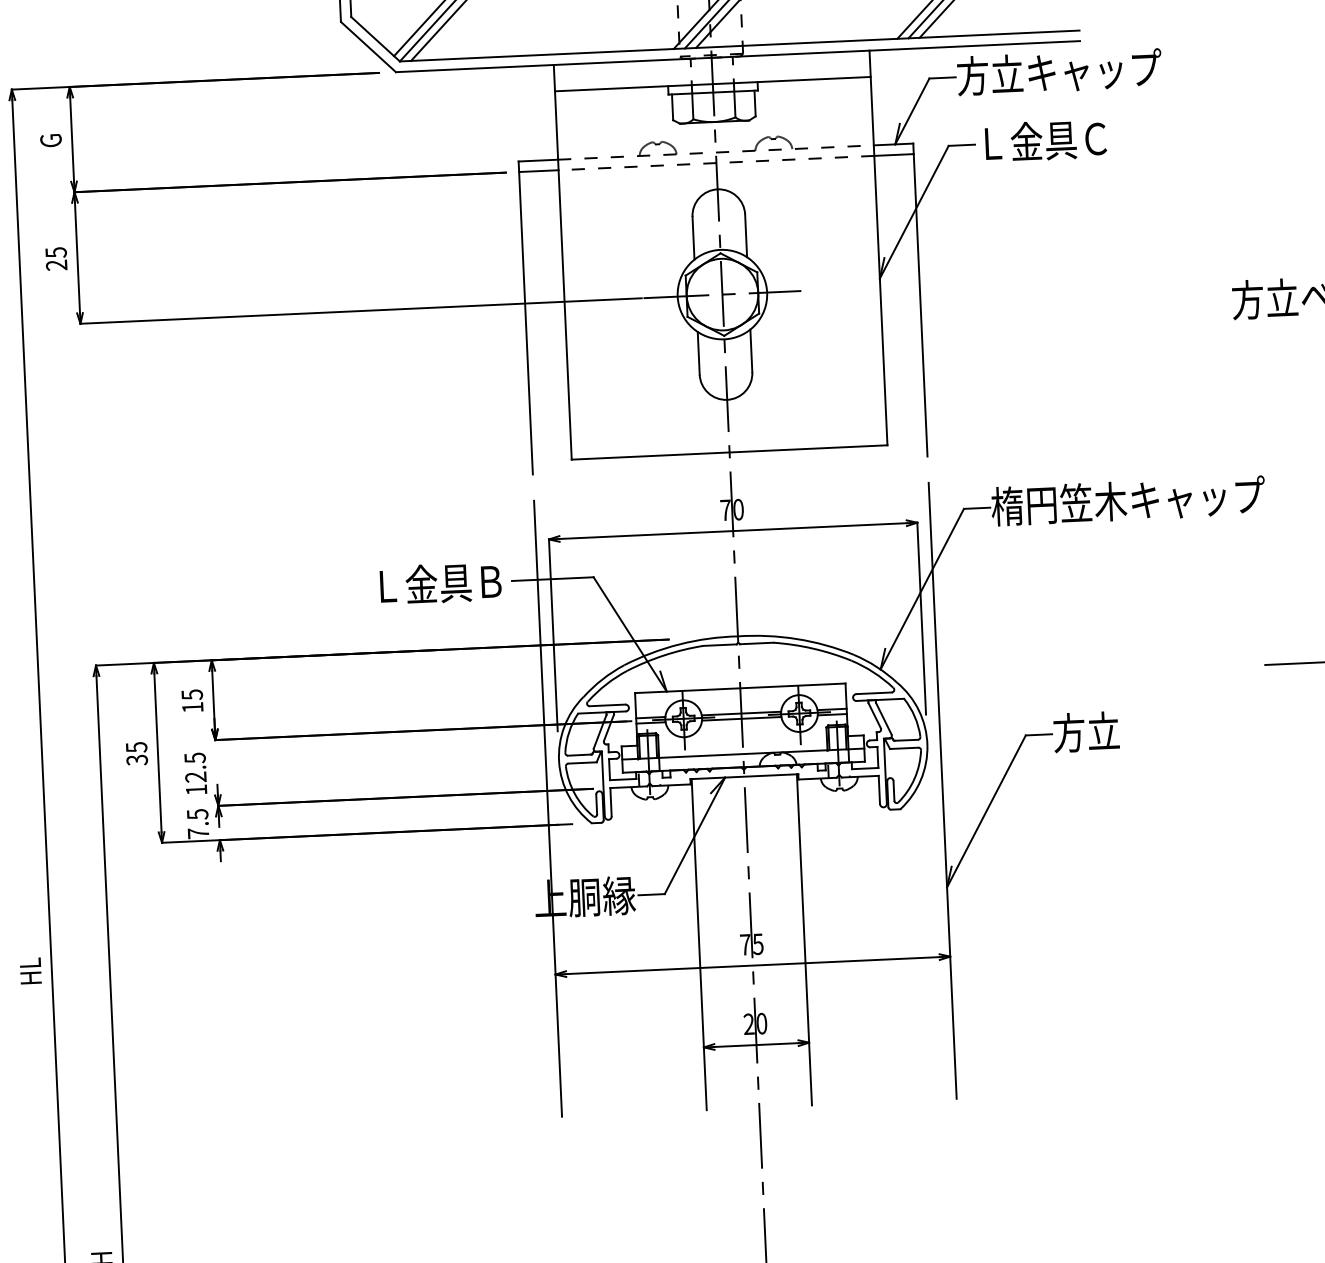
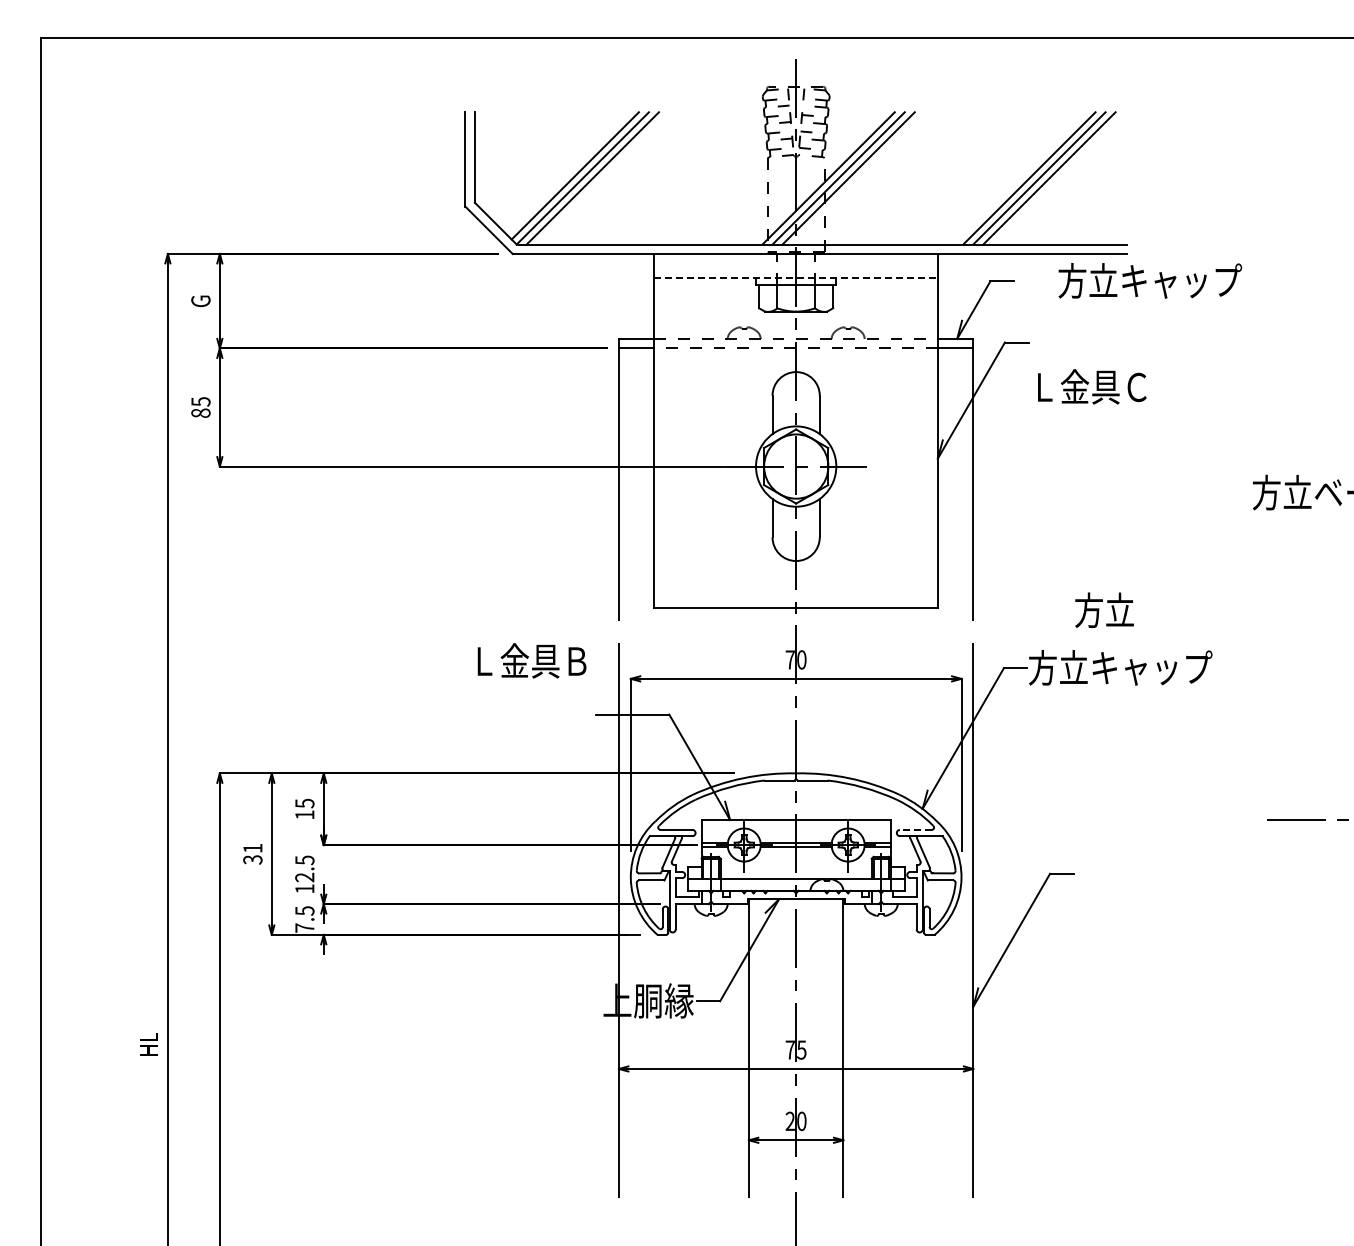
text: (1059, 71) -> (1150, 280), moved
line: (713, 84) -> (796, 277), solid -> dashed
text: (1046, 140) -> (1092, 386), moved
text: (56, 264) -> (200, 412), 25 -> 85
text: (1128, 500) -> (1151, 667), 楕円笠木キャップ -> 方立キャップ
text: (440, 583) -> (531, 660), moved
line: (873, 692) -> (915, 829), solid -> dashed
text: (1086, 731) -> (1104, 609), moved
text: (136, 747) -> (252, 848), 35 -> 31

